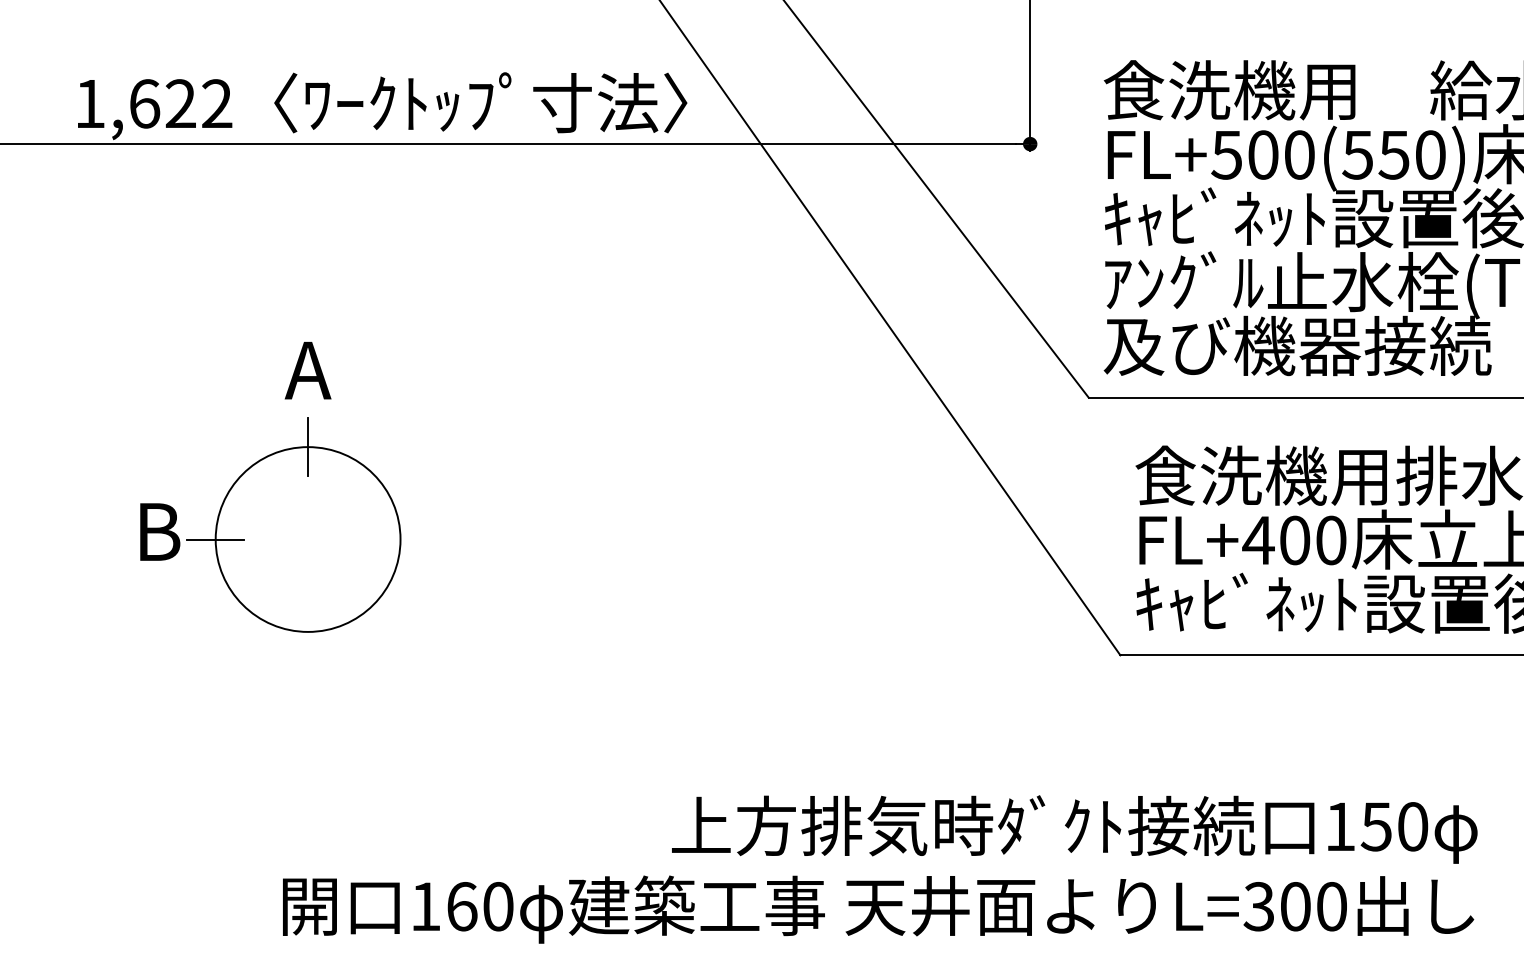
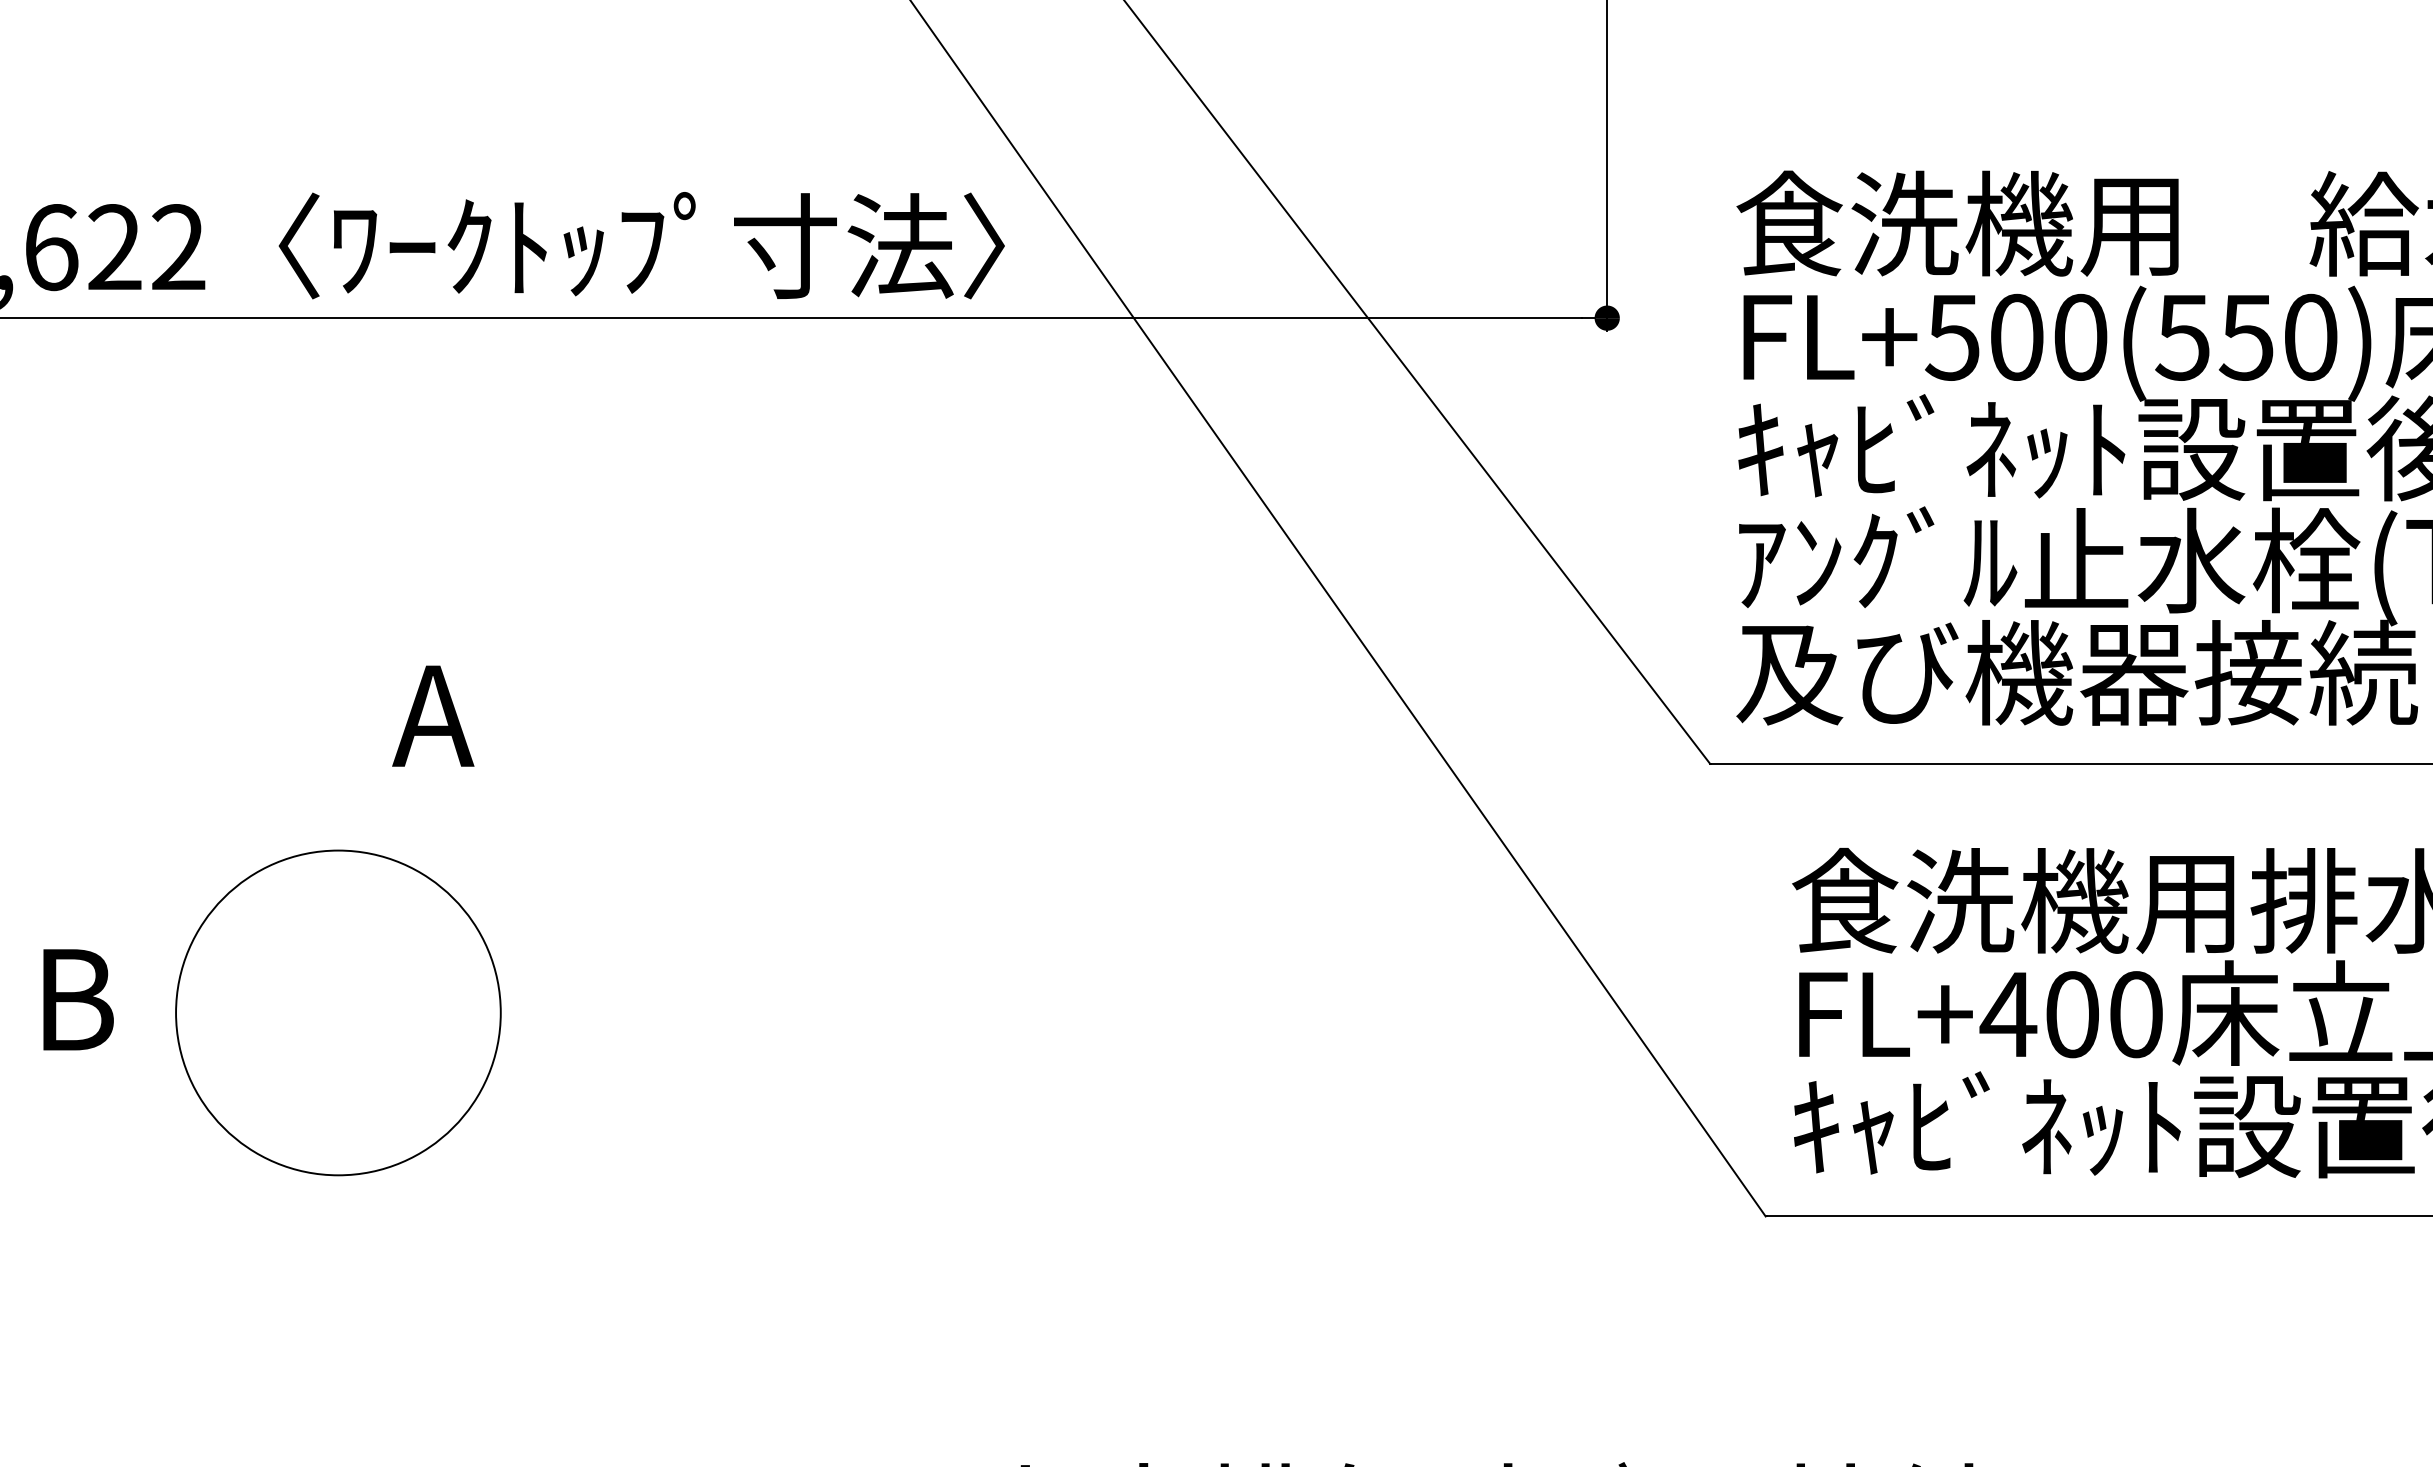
text: (307, 370) -> (432, 715), moved
line: (308, 446) -> (339, 849), removed
line: (215, 539) -> (175, 1012), removed

